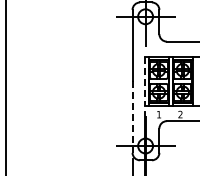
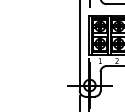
line: (144, 81) -> (89, 35), dashed -> solid
line: (132, 117) -> (79, 63), dashed -> solid

